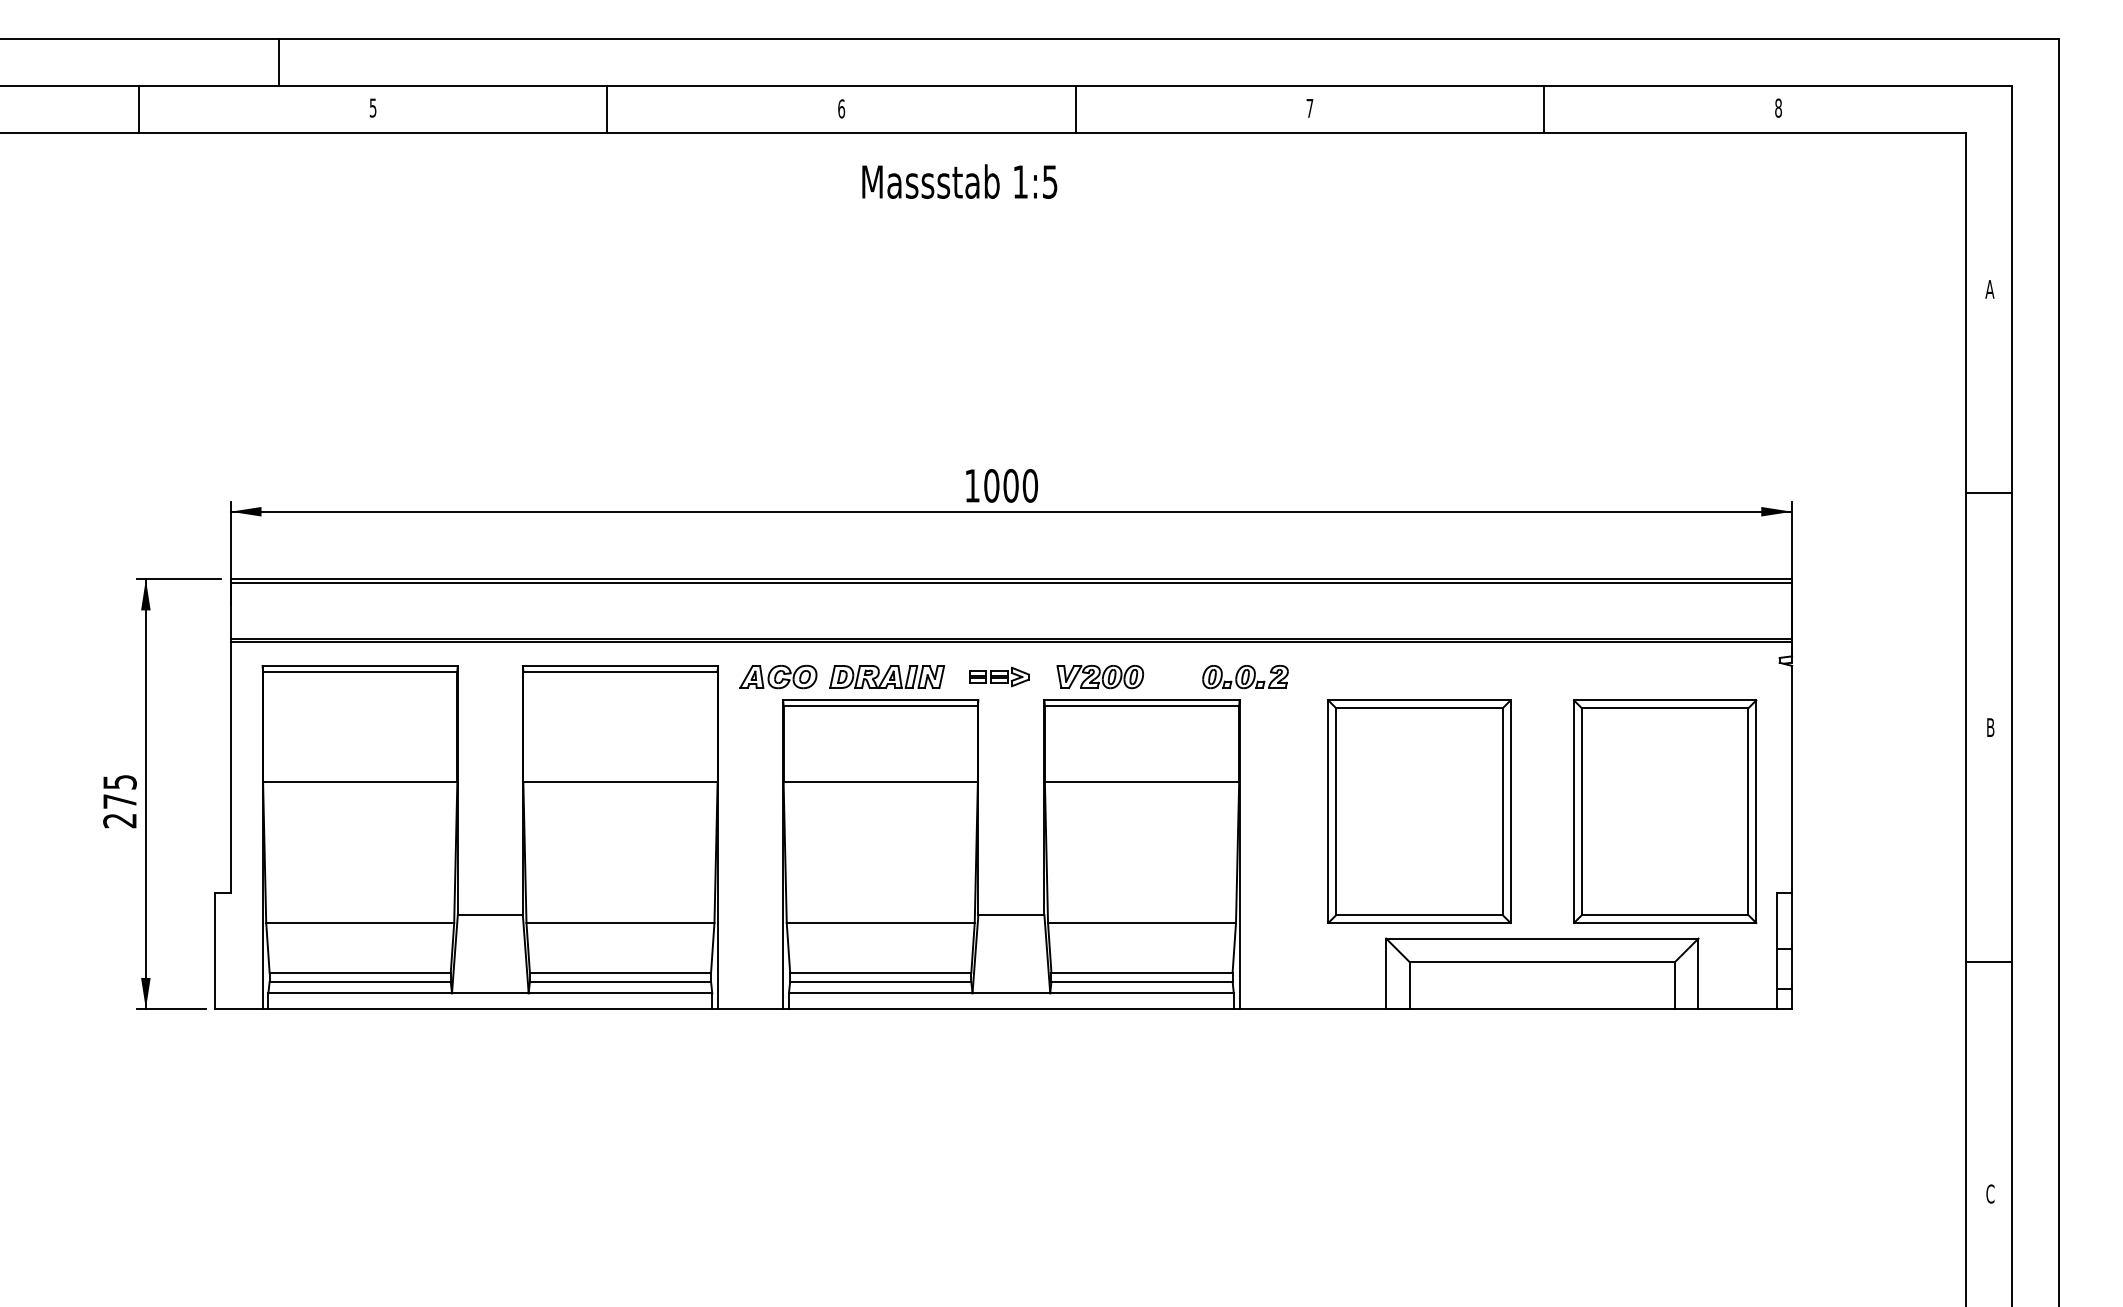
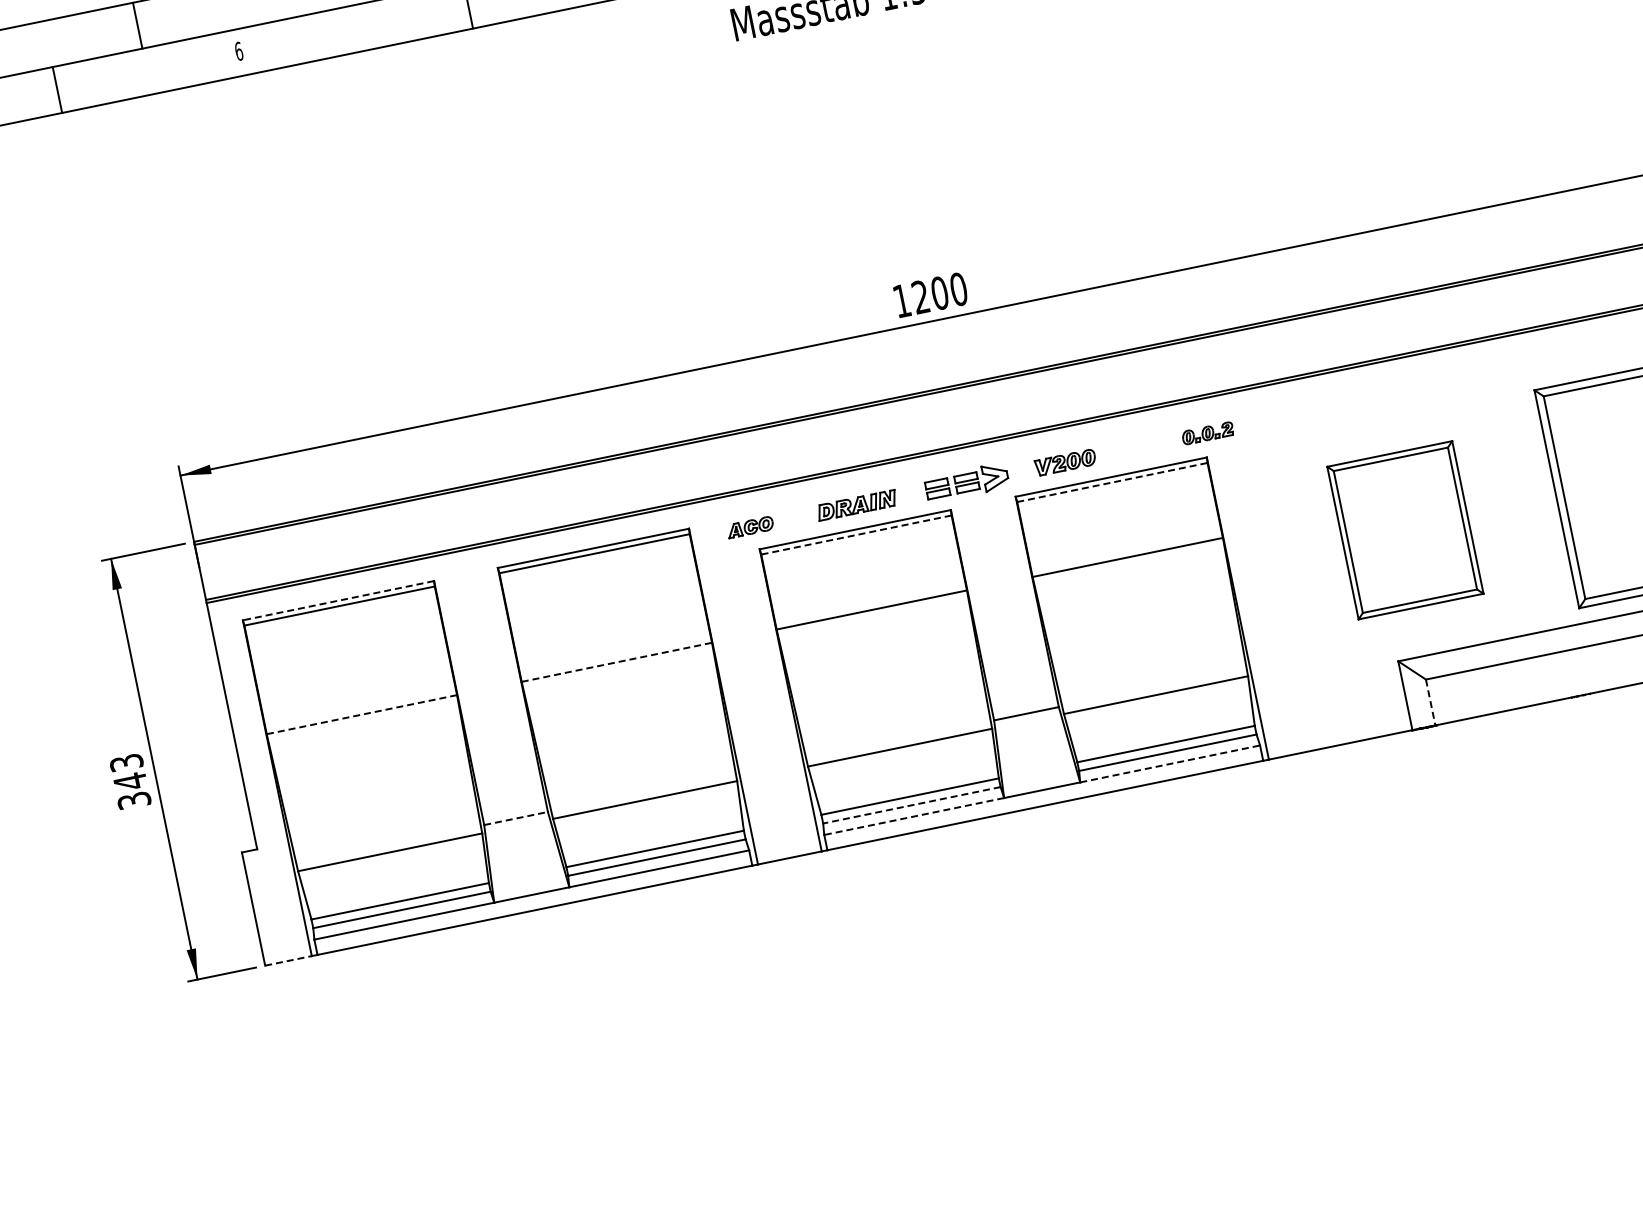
text: (372, 107) -> (238, 51), 5 -> 6
line: (138, 108) -> (57, 89), moved
text: (991, 485) -> (920, 296), 1000 -> 1200
line: (360, 666) -> (338, 601), solid -> dashed
part: (778, 676) -> (750, 526), size x0.6
part: (887, 676) -> (857, 504), size x0.7
part: (999, 676) -> (966, 482), size x1.4
part: (1099, 676) -> (1064, 462), size x0.7
part: (1245, 676) -> (1207, 432), size x0.6
line: (880, 705) -> (856, 534), solid -> dashed
line: (1142, 705) -> (1112, 482), solid -> dashed
line: (359, 782) -> (361, 714), solid -> dashed
line: (620, 782) -> (616, 662), solid -> dashed
text: (119, 801) -> (129, 781), 275 -> 343
part: (1419, 811) -> (1405, 530), size x0.7
line: (490, 915) -> (516, 818), solid -> dashed
line: (880, 981) -> (911, 805), solid -> dashed
line: (1409, 985) -> (1430, 702), solid -> dashed
line: (880, 993) -> (914, 816), solid -> dashed
line: (1142, 993) -> (1170, 764), solid -> dashed
line: (238, 1008) -> (288, 960), solid -> dashed

